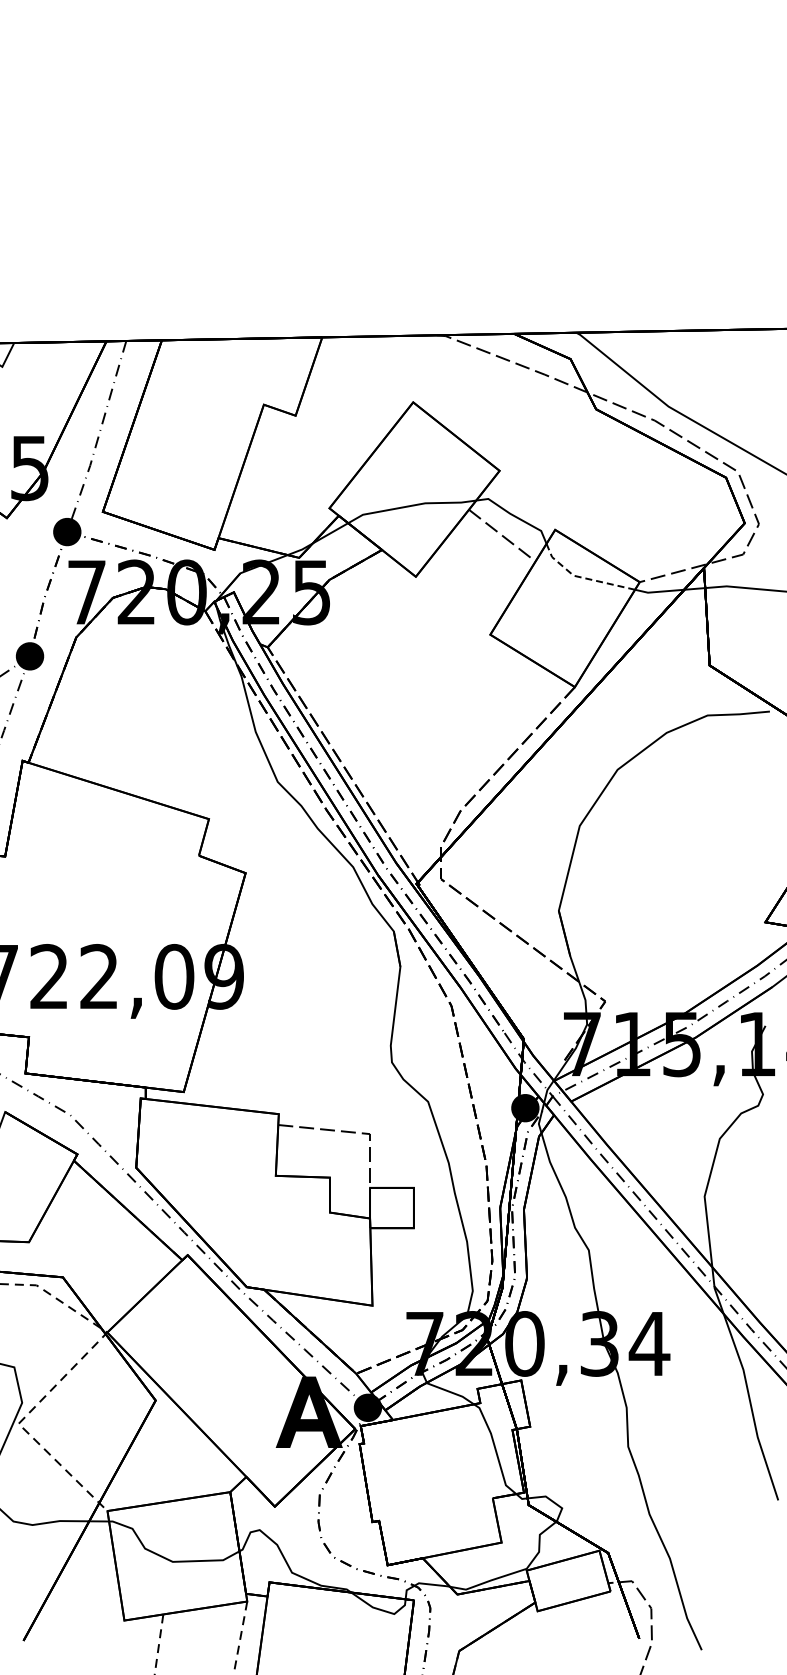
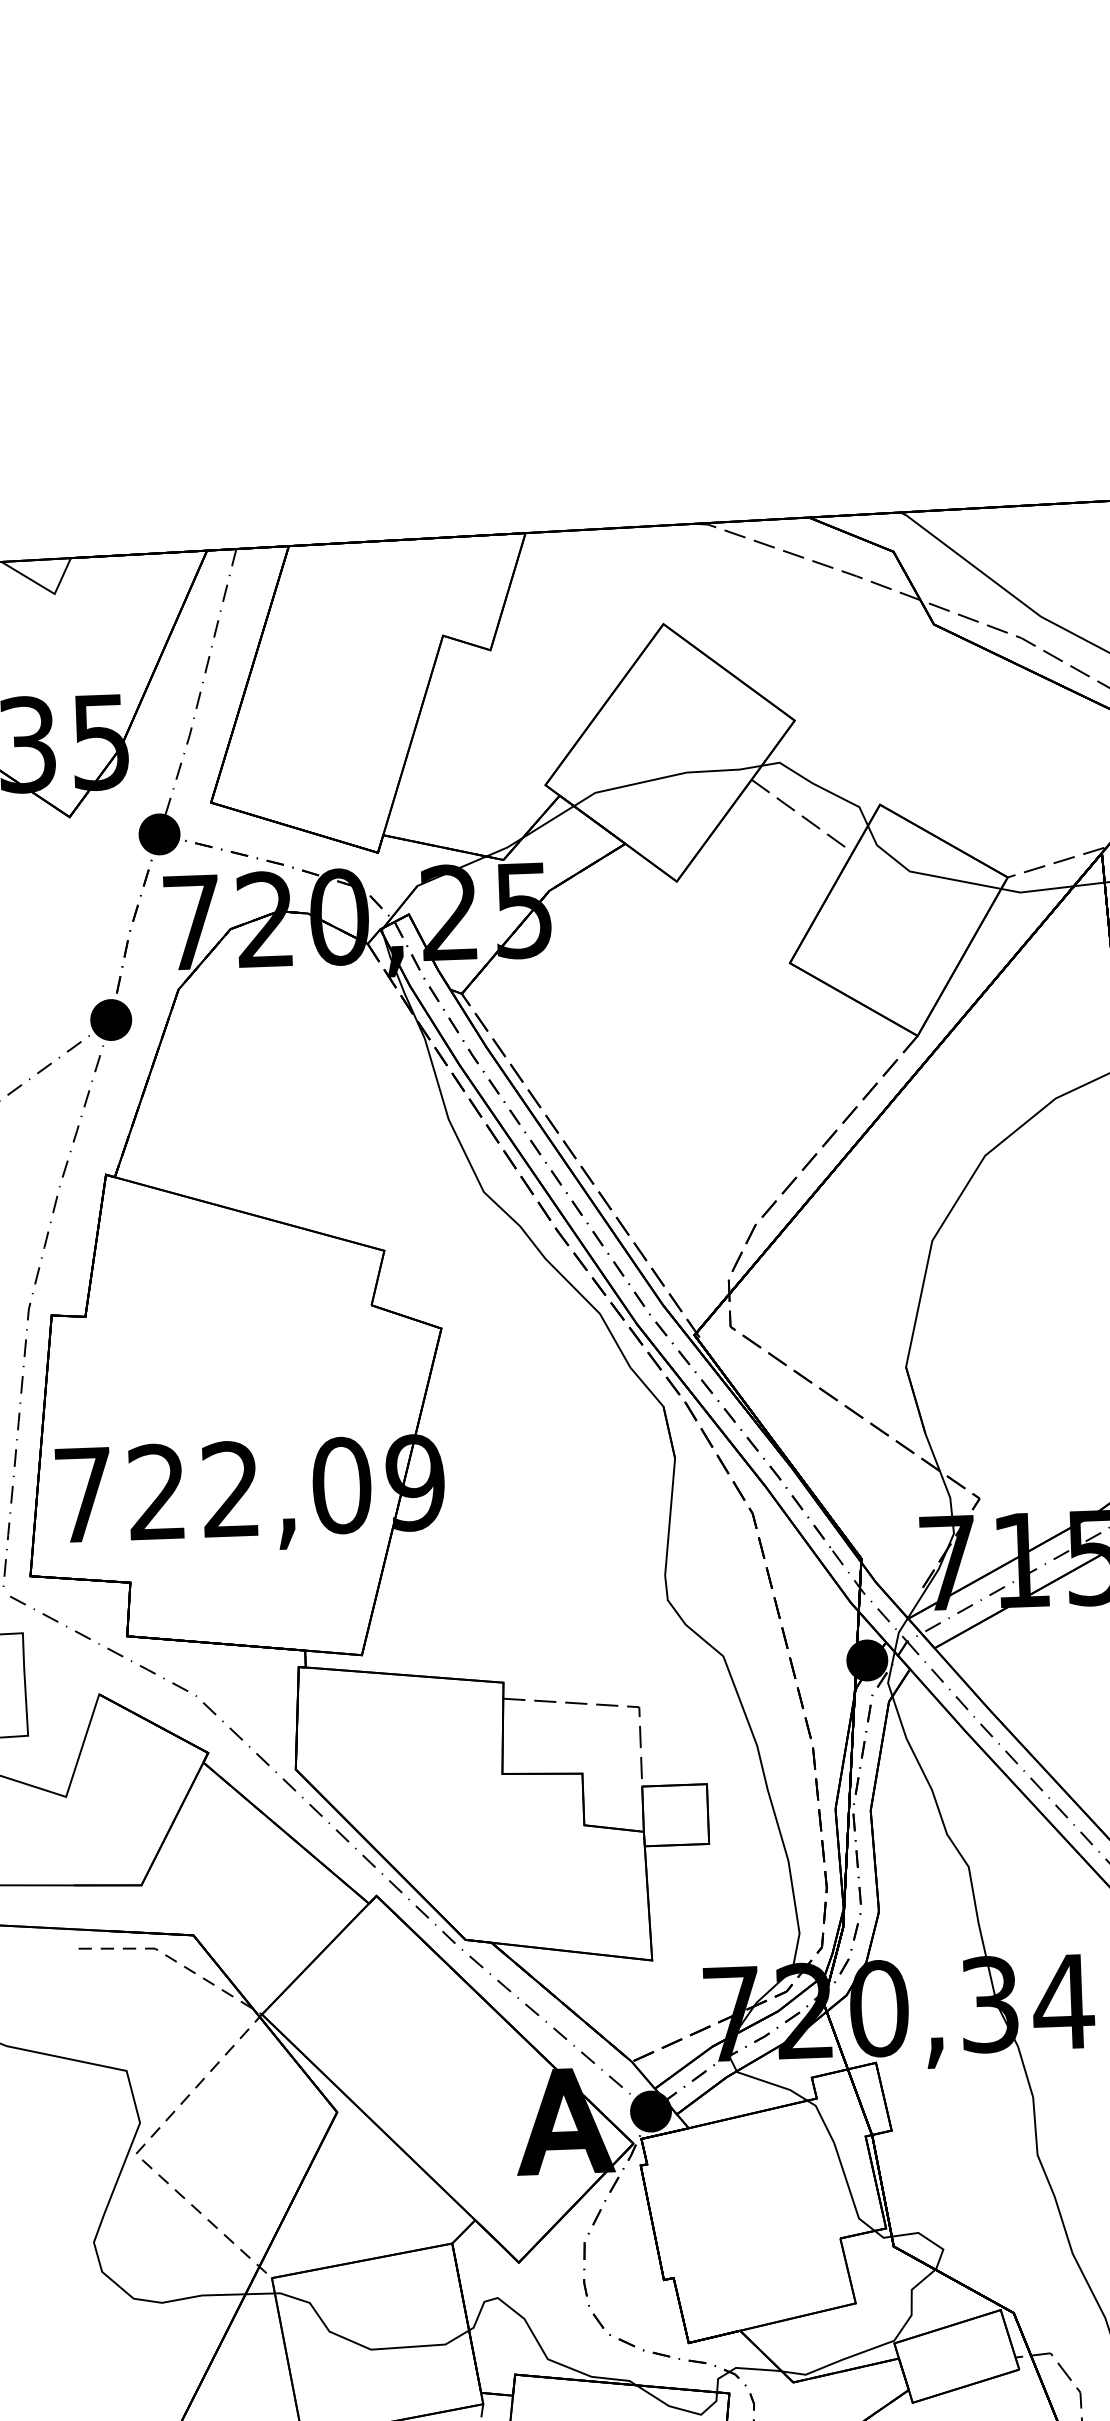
line: (582, 577) -> (922, 873), dashed -> solid

